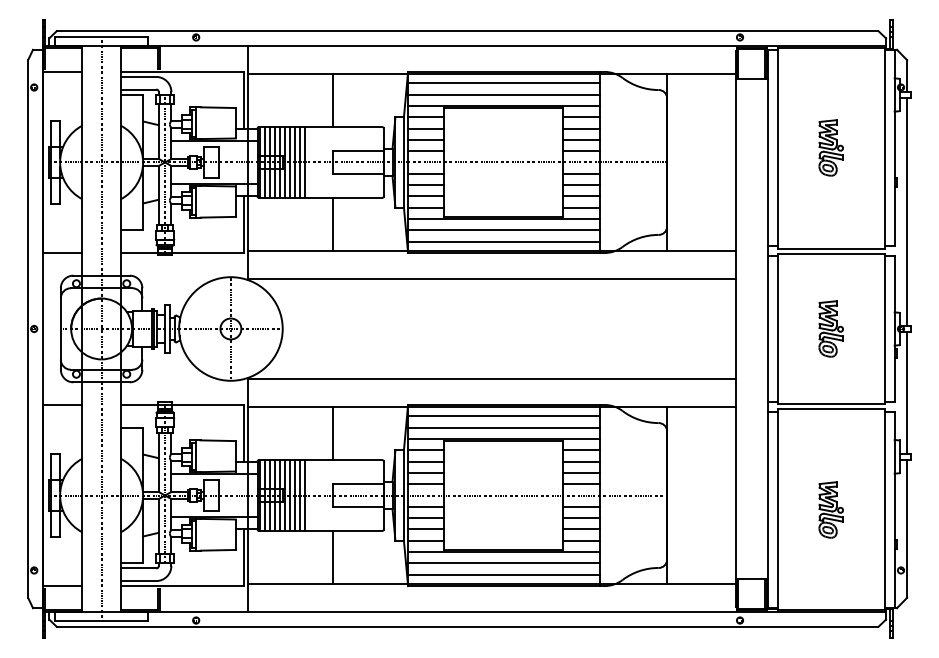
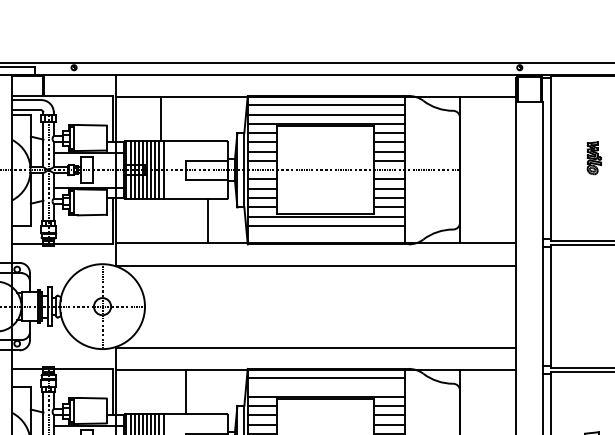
line: (333, 100) -> (161, 119), moved
part: (830, 147) -> (593, 157), size x0.7
line: (333, 224) -> (207, 221), moved
line: (504, 241) -> (326, 234), removed
part: (830, 328) -> (593, 306), removed
line: (504, 427) -> (326, 387), removed

